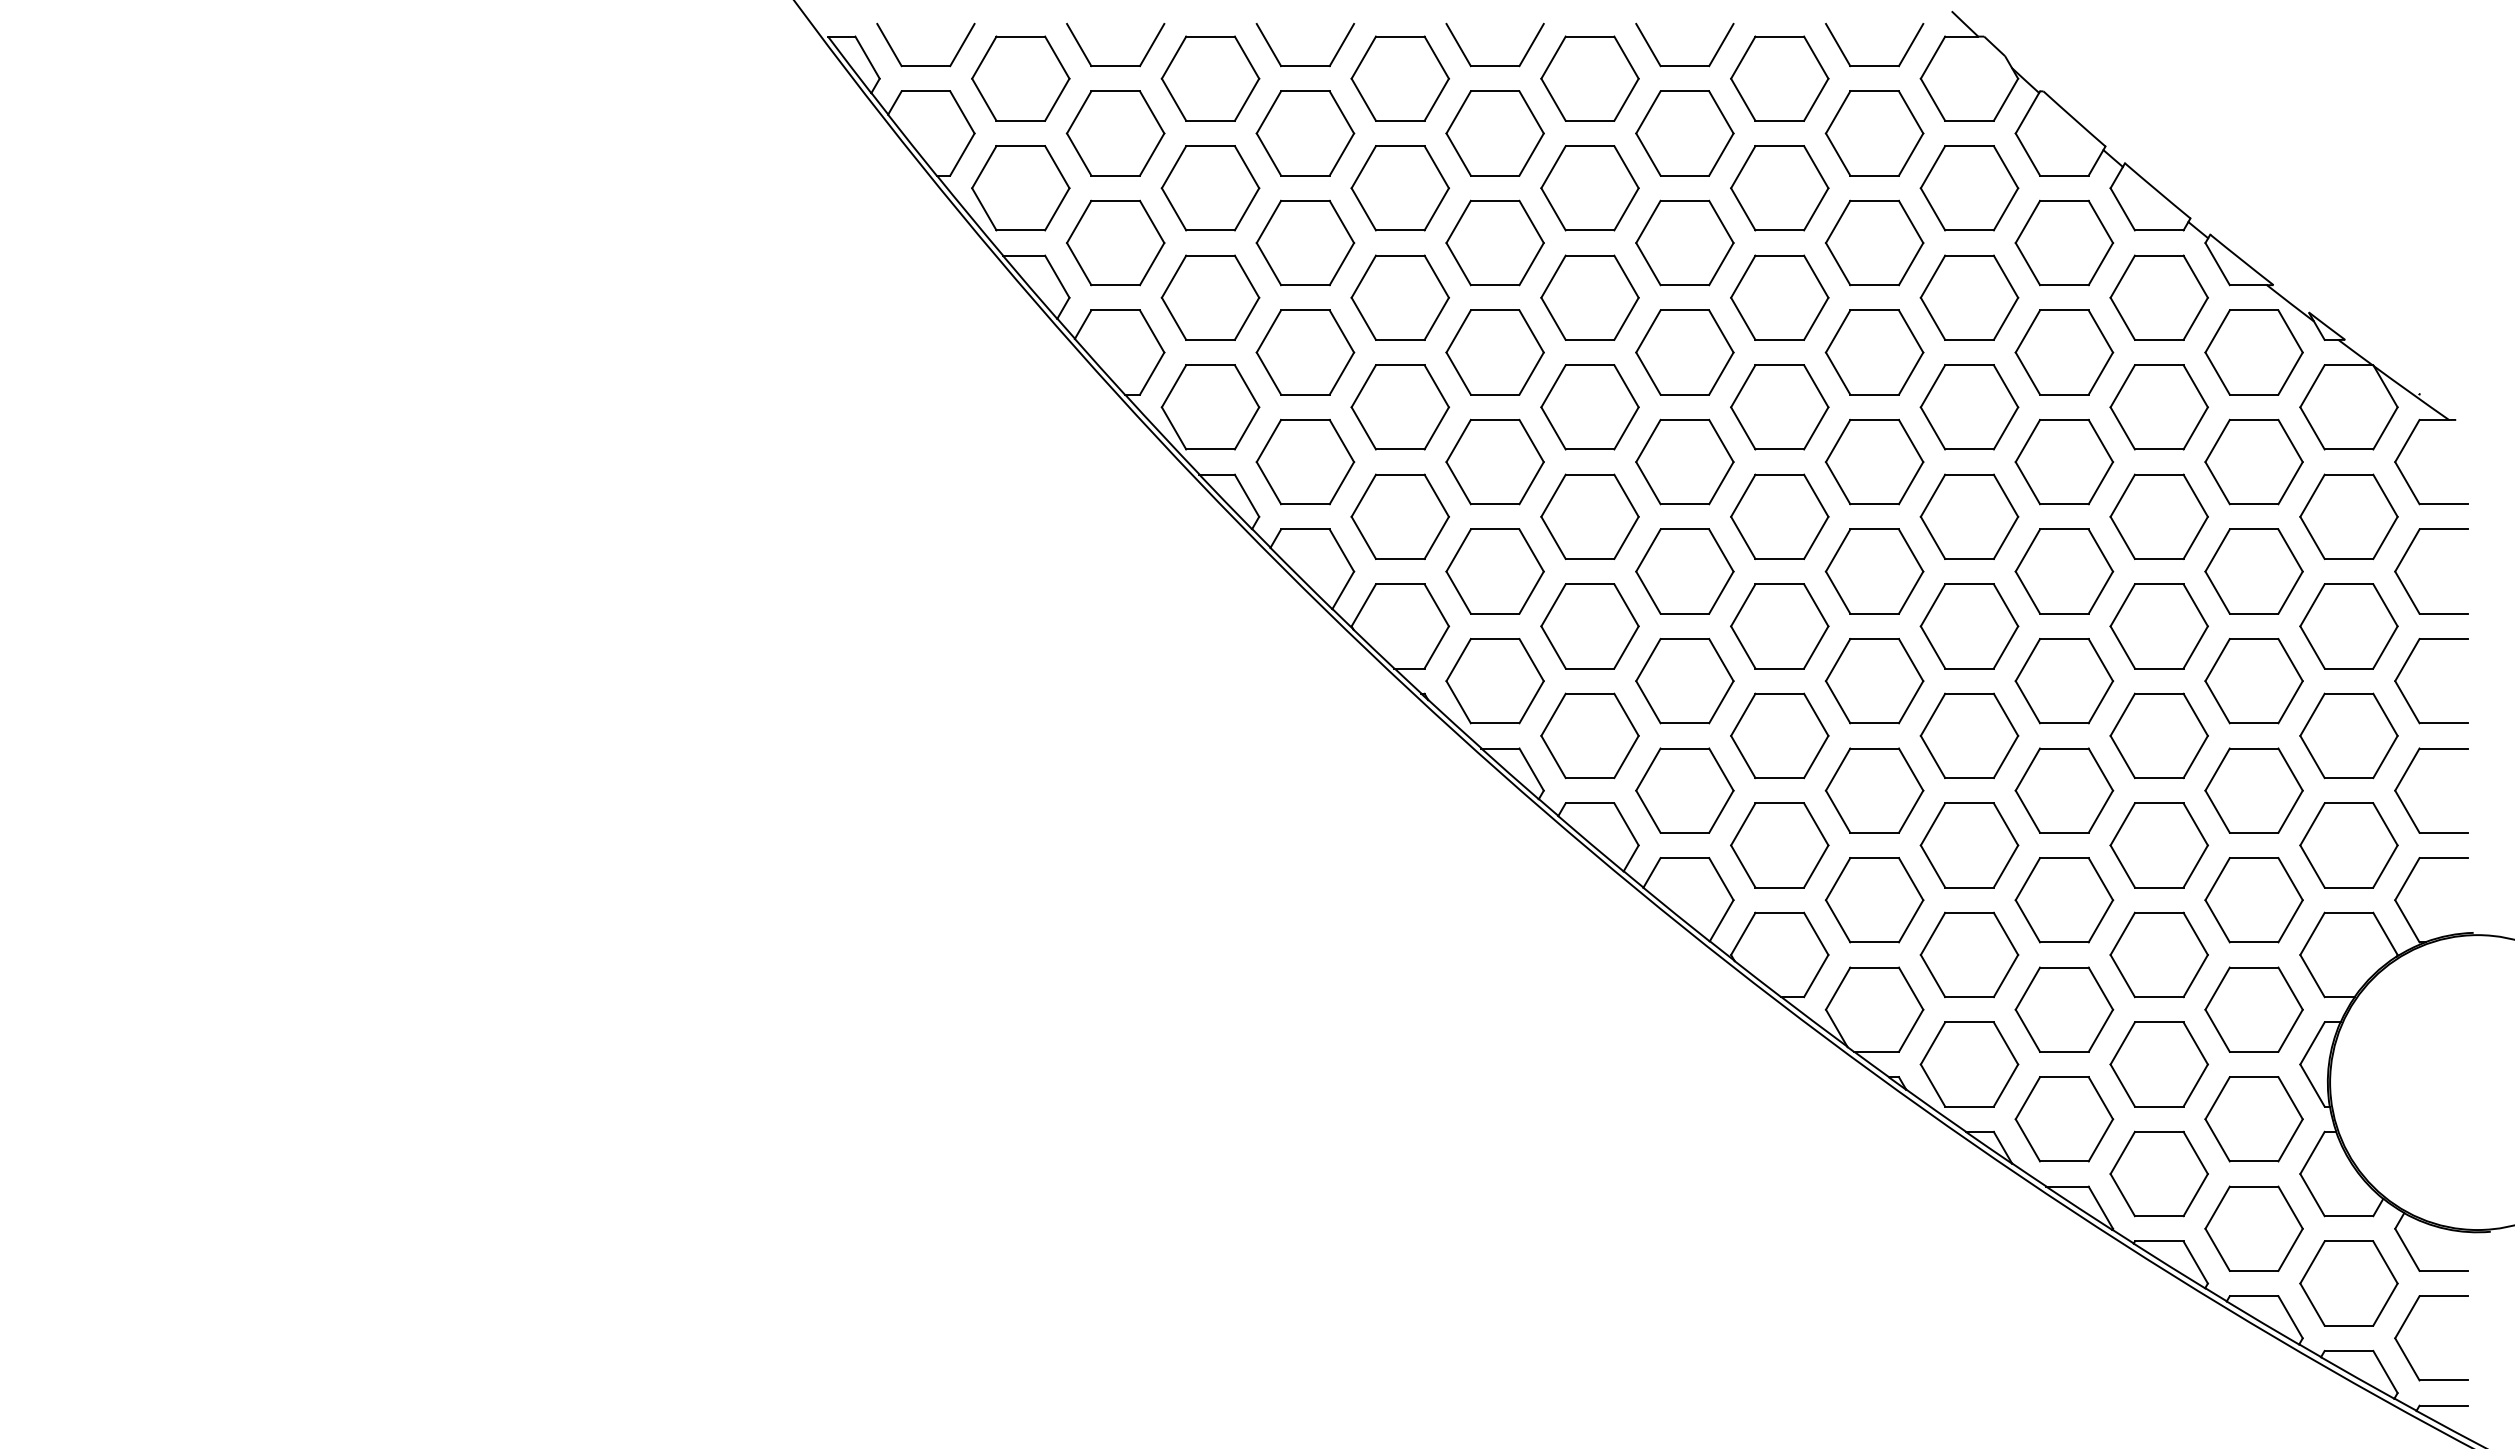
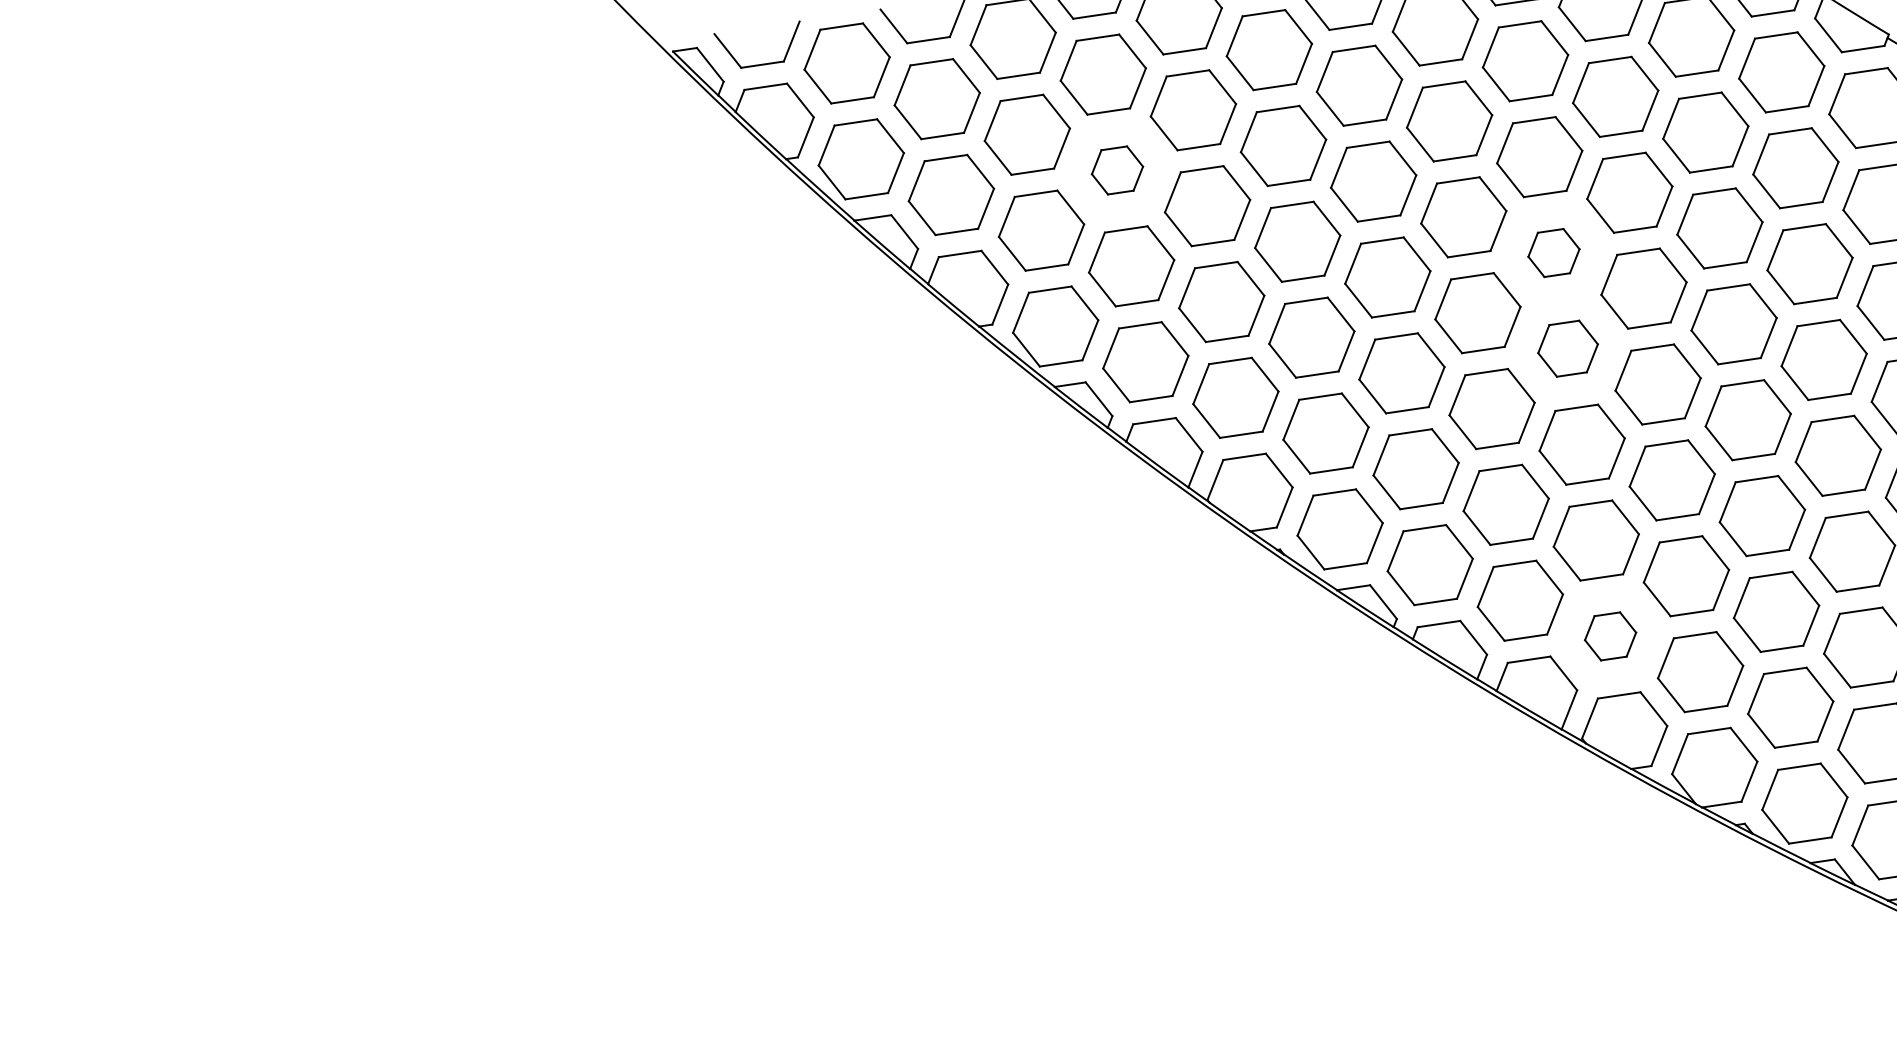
part: (1305, 242) -> (1117, 170), size x0.6
part: (1779, 407) -> (1553, 253), size x0.6
part: (1779, 516) -> (1567, 348), size x0.7
part: (1779, 845) -> (1610, 636), size x0.6

